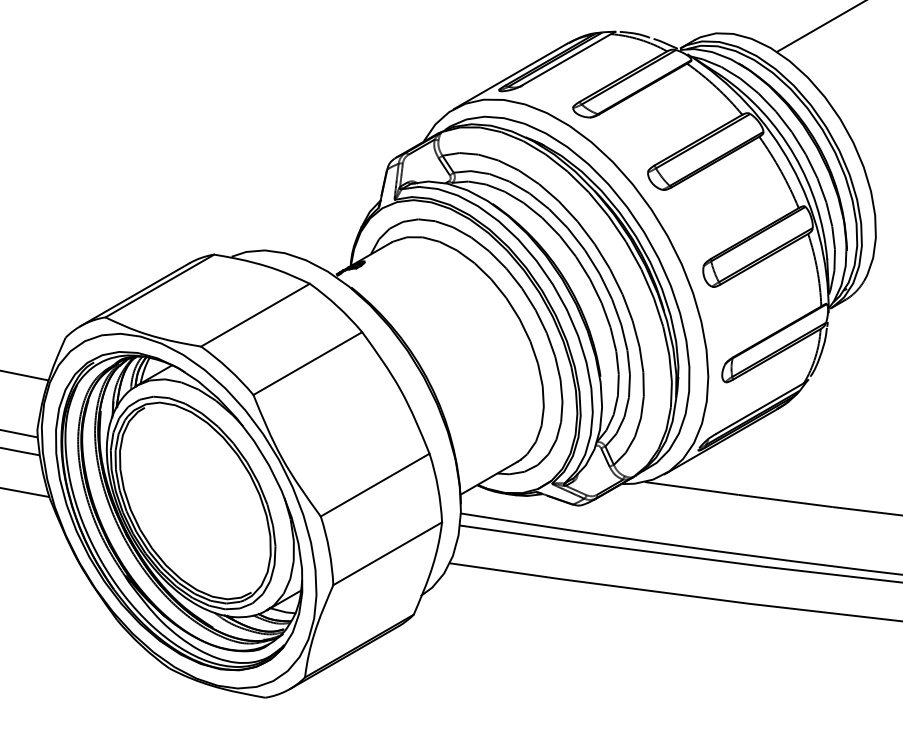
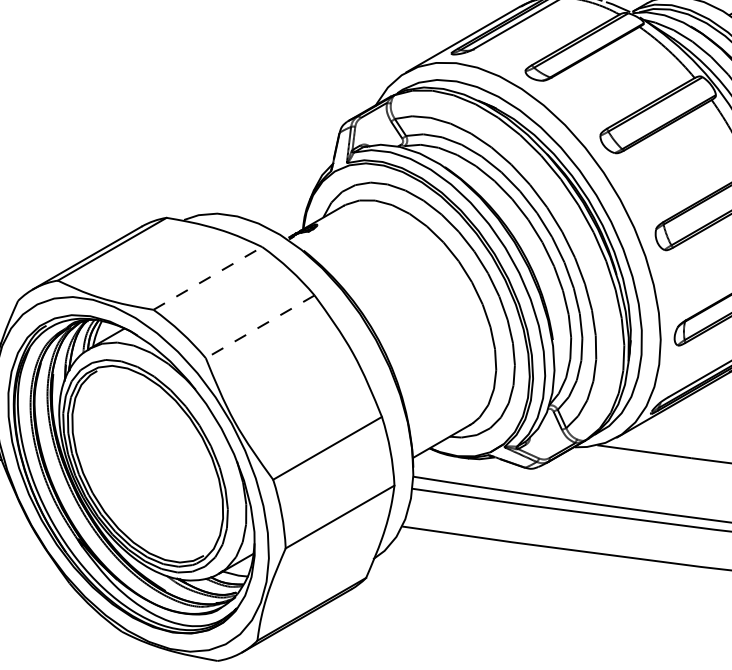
line: (255, 315) -> (207, 278), solid -> dashed
line: (307, 363) -> (259, 326), solid -> dashed

